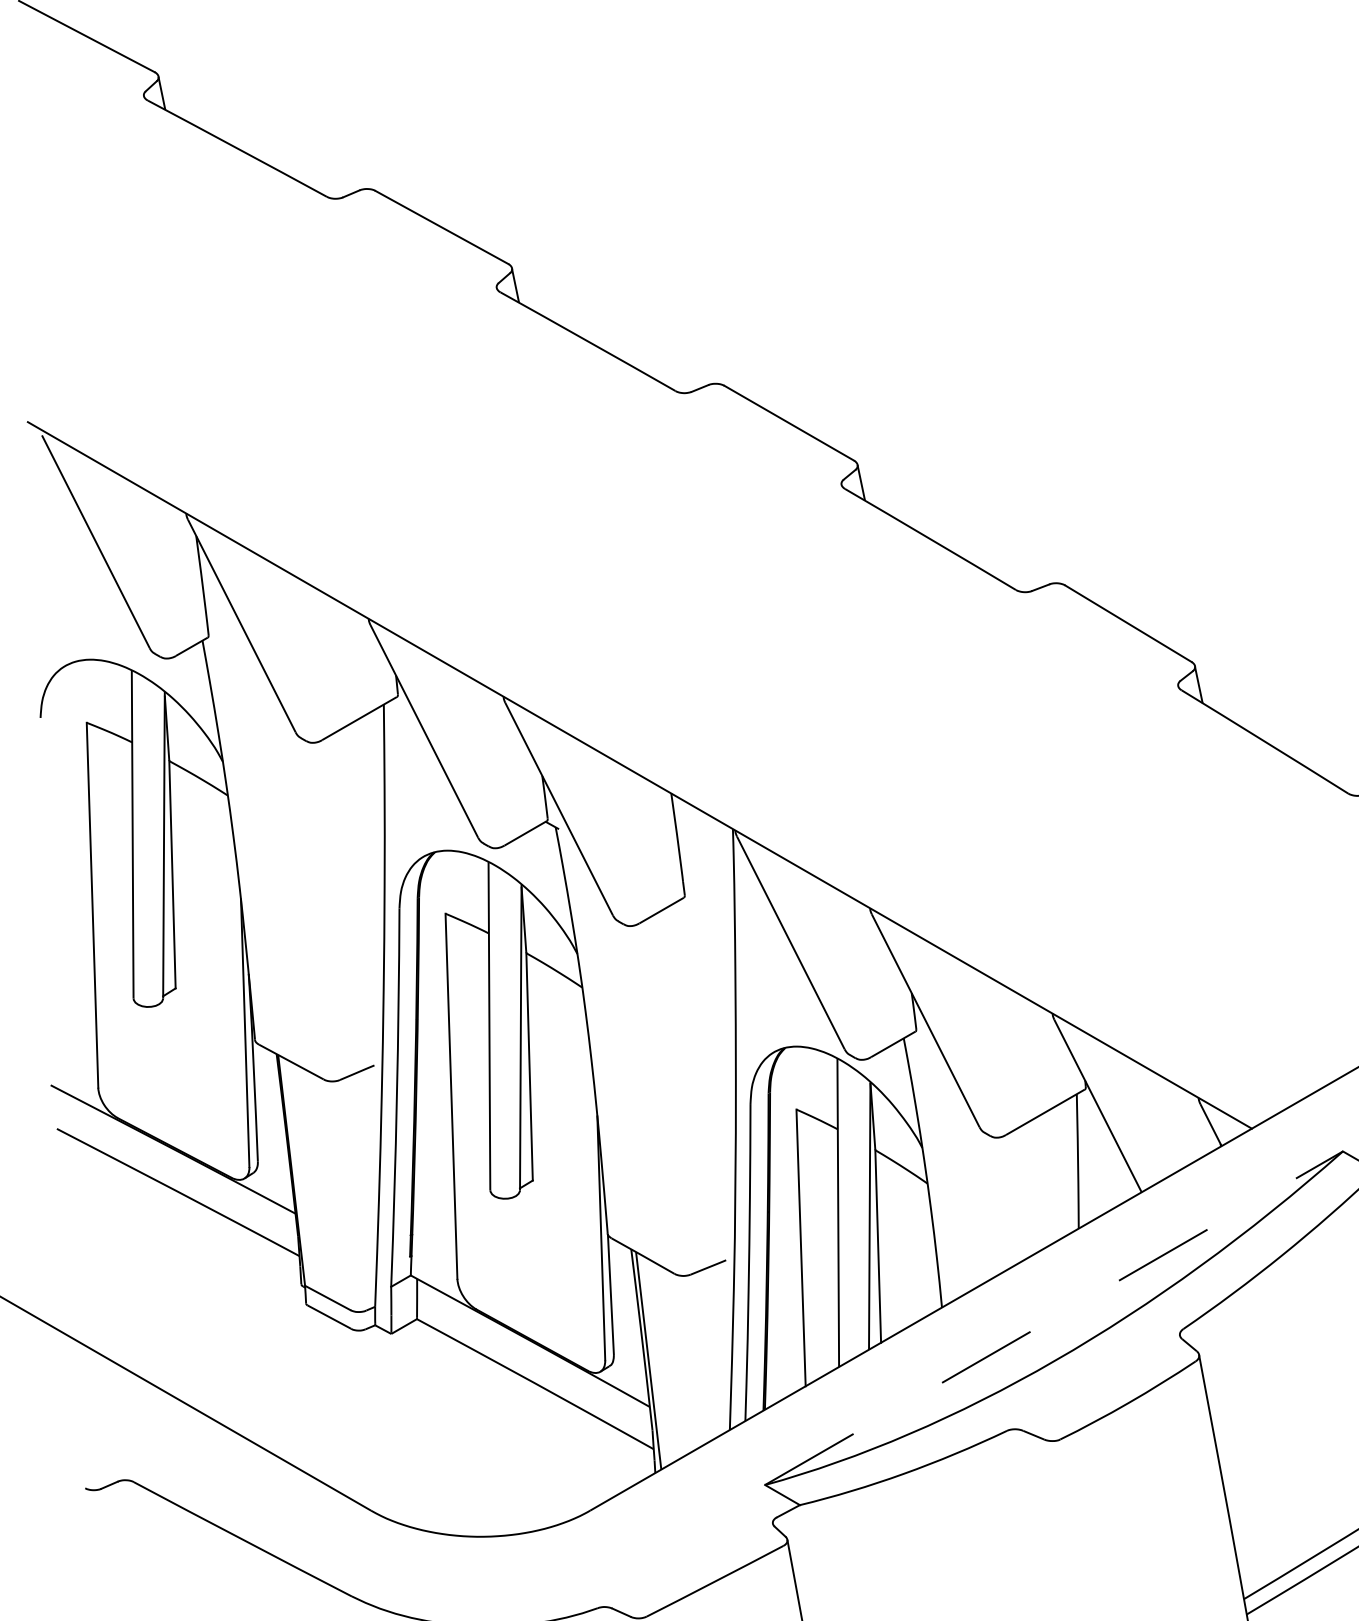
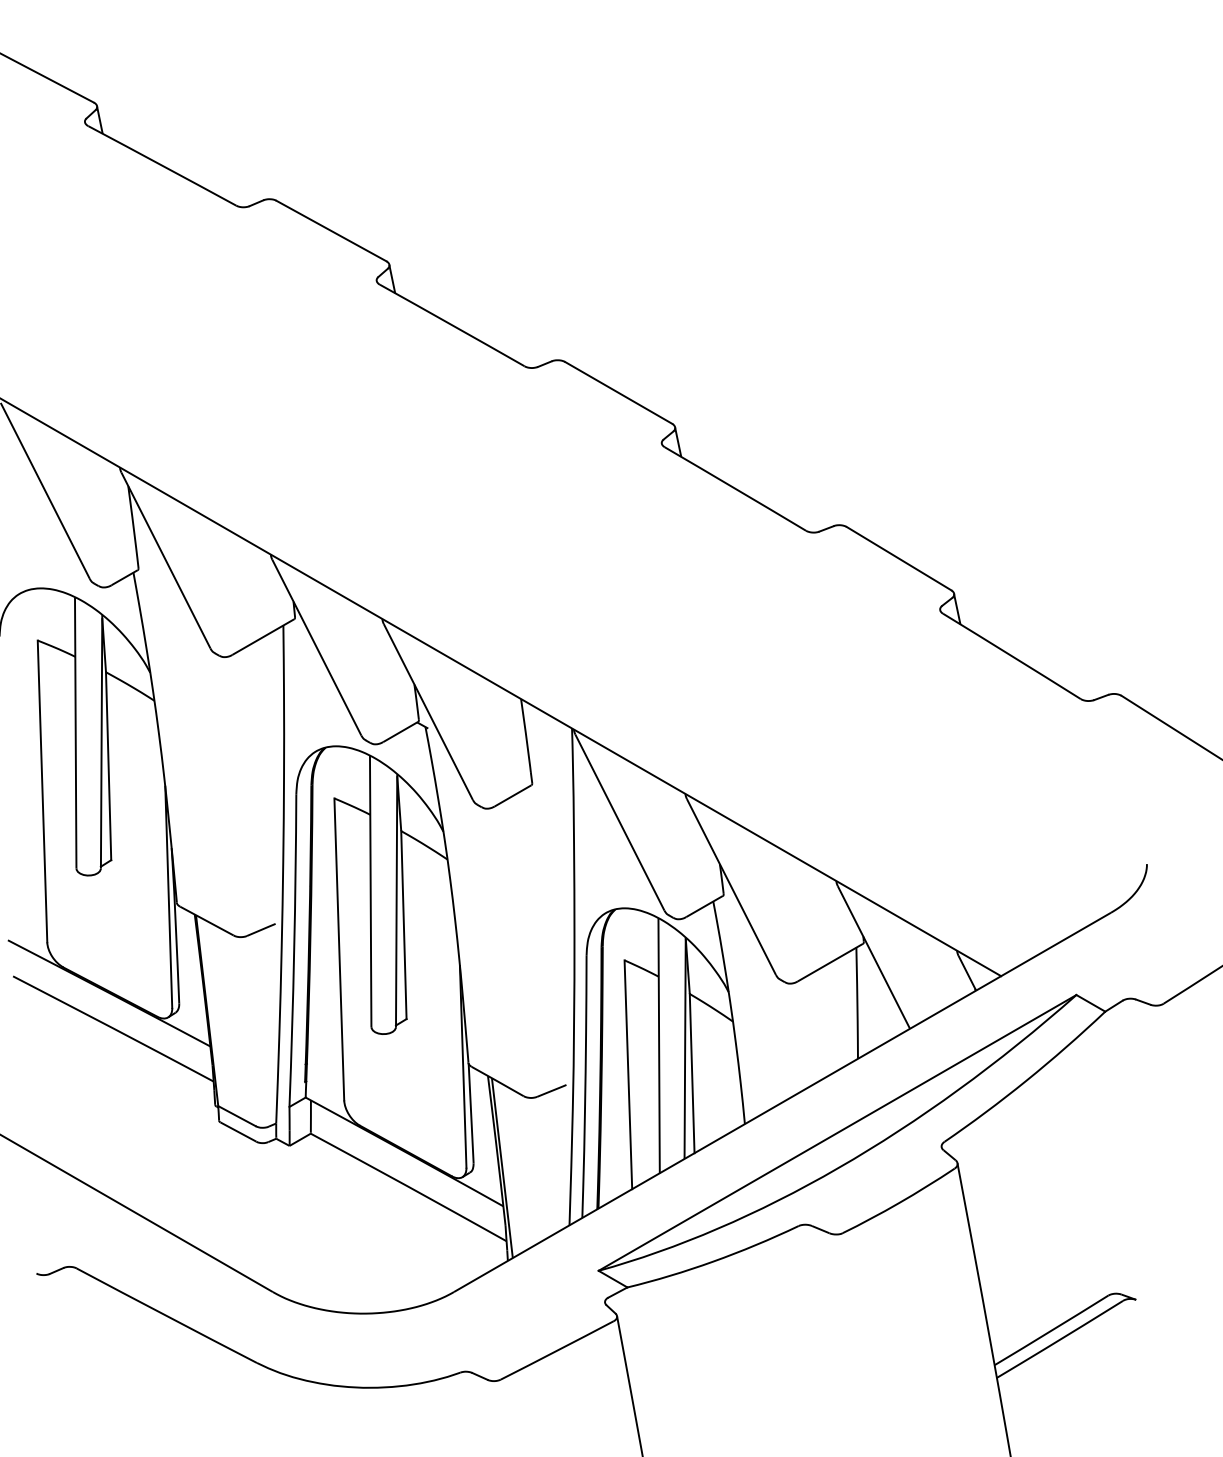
line: (1053, 1317) -> (837, 1132), dashed -> solid

